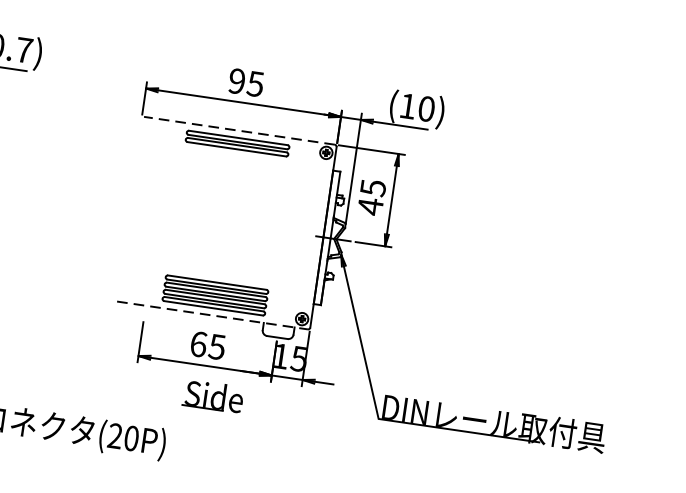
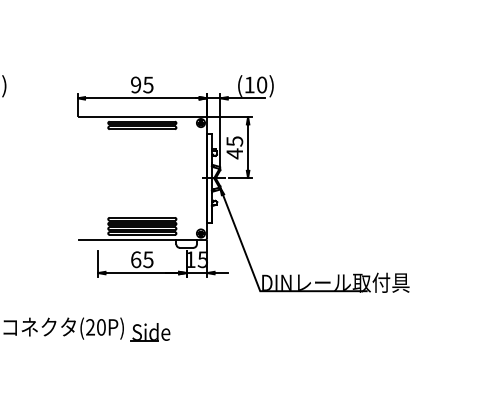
line: (238, 129) -> (141, 116), dashed -> solid
line: (212, 315) -> (142, 239), dashed -> solid
part: (213, 396) -> (150, 332), moved

